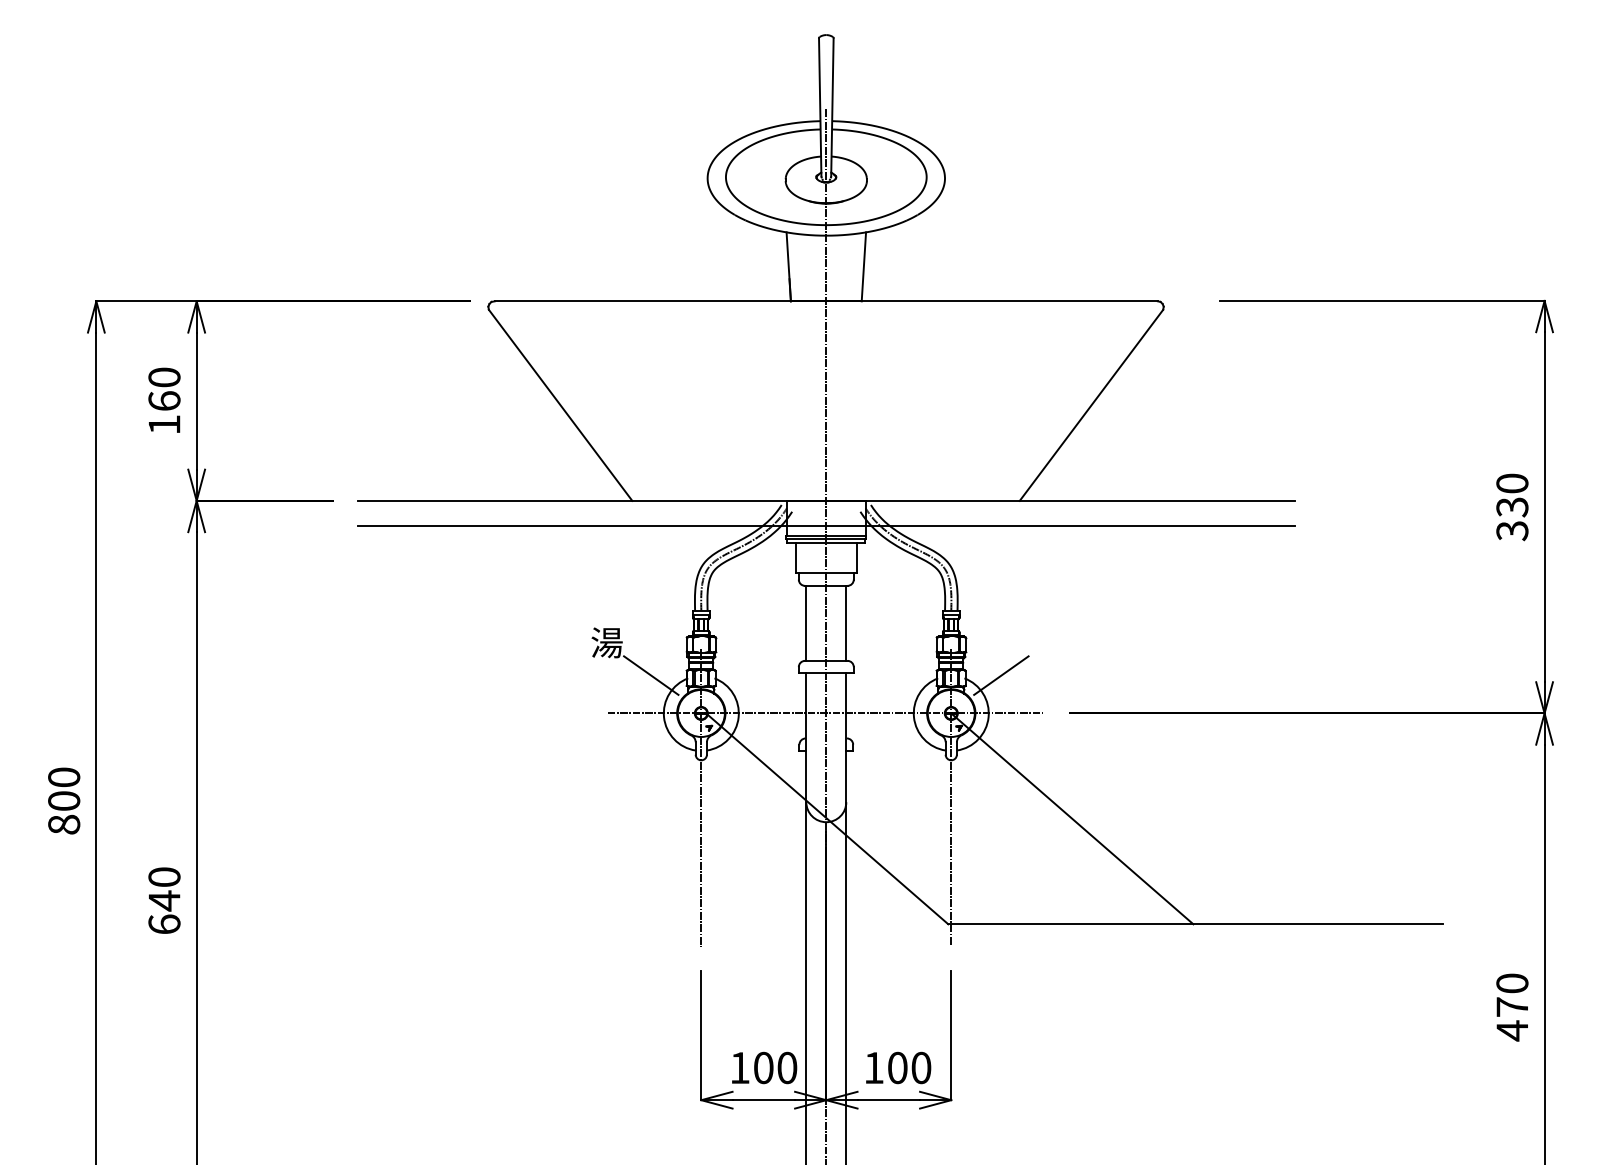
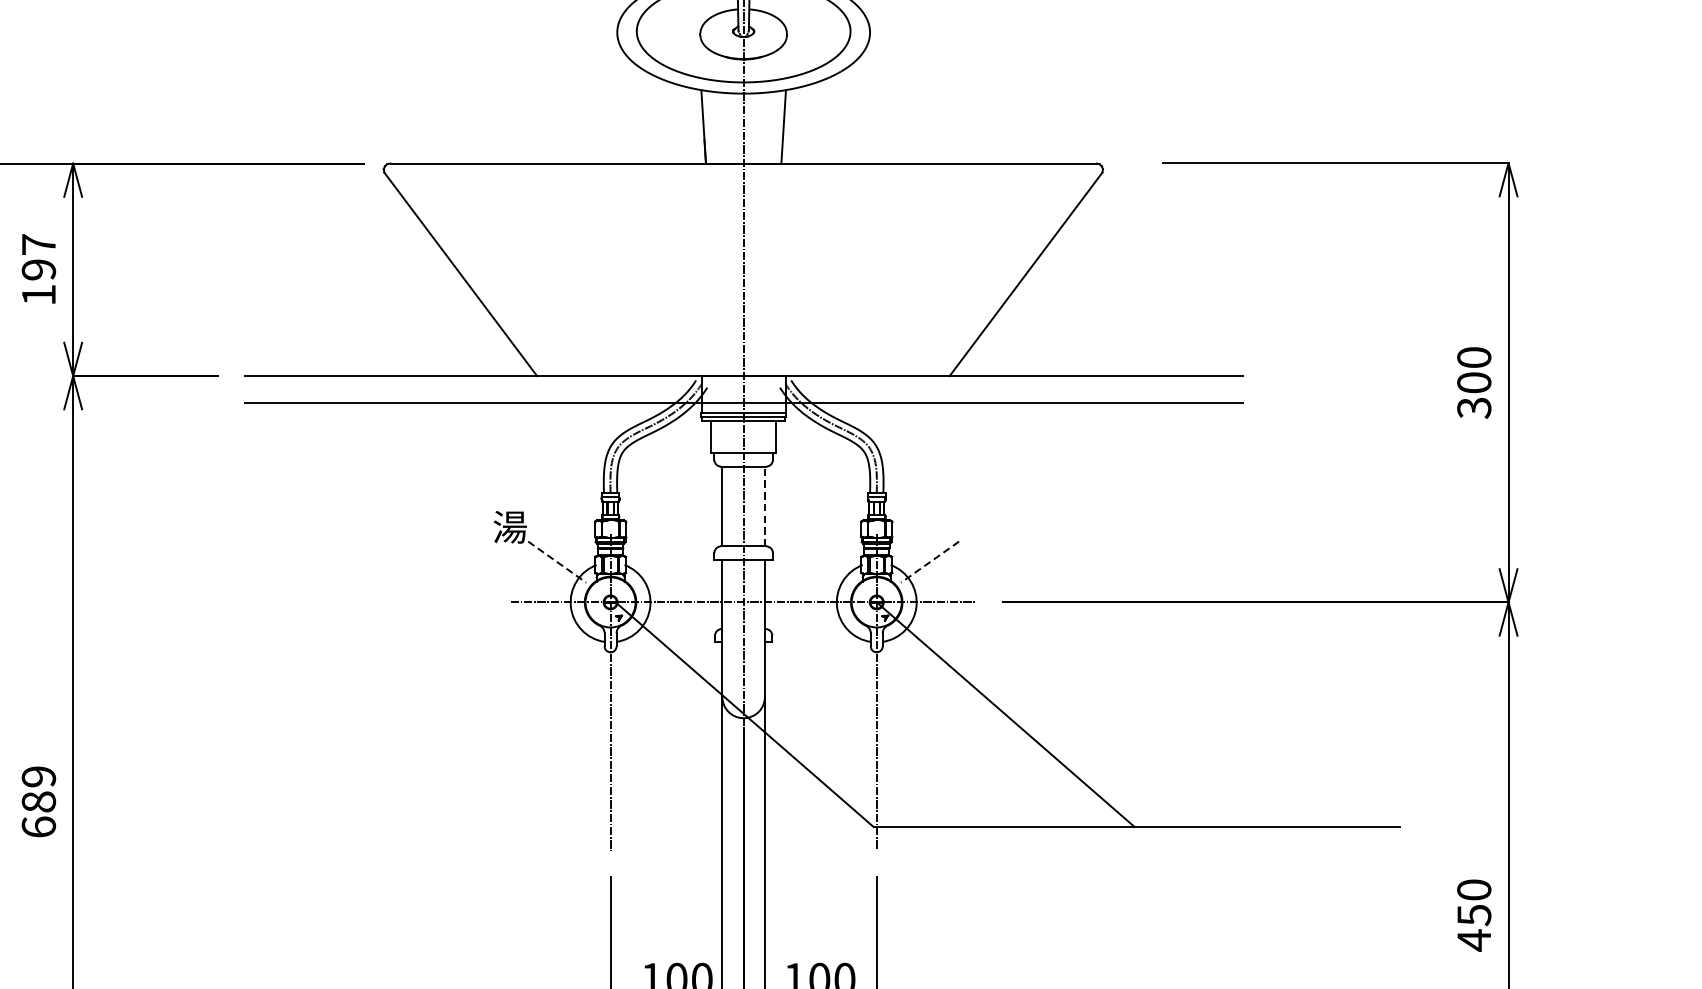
text: (164, 388) -> (38, 256), 160 -> 197
text: (1512, 507) -> (1474, 383), 330 -> 300
line: (846, 622) -> (765, 505), solid -> dashed
line: (651, 675) -> (557, 562), solid -> dashed
line: (1000, 675) -> (929, 562), solid -> dashed
text: (164, 889) -> (38, 789), 640 -> 689
text: (1512, 1007) -> (1474, 915), 470 -> 450

